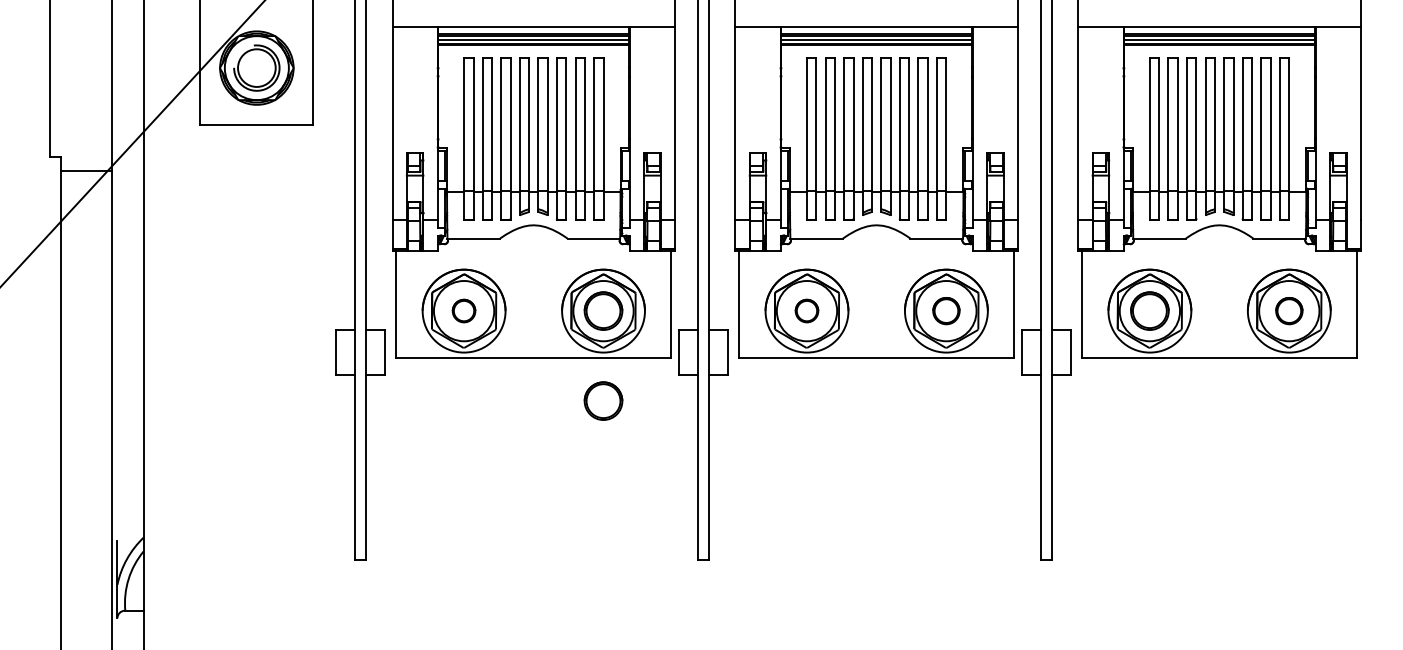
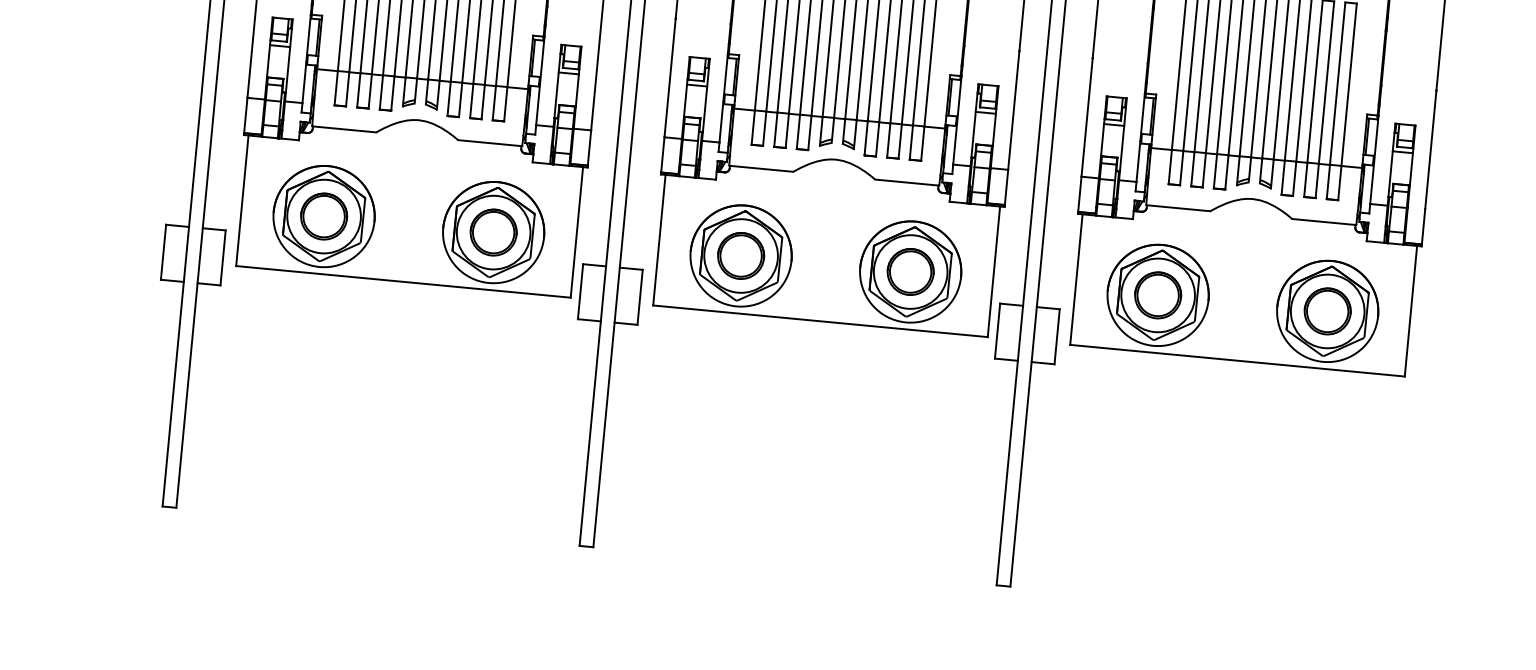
part: (463, 310) -> (323, 215), size x1.67
part: (806, 310) -> (740, 255), size x1.67
part: (946, 310) -> (910, 271), size x1.43
part: (1289, 310) -> (1328, 310), size x1.43
part: (603, 400) -> (483, 341), removed

